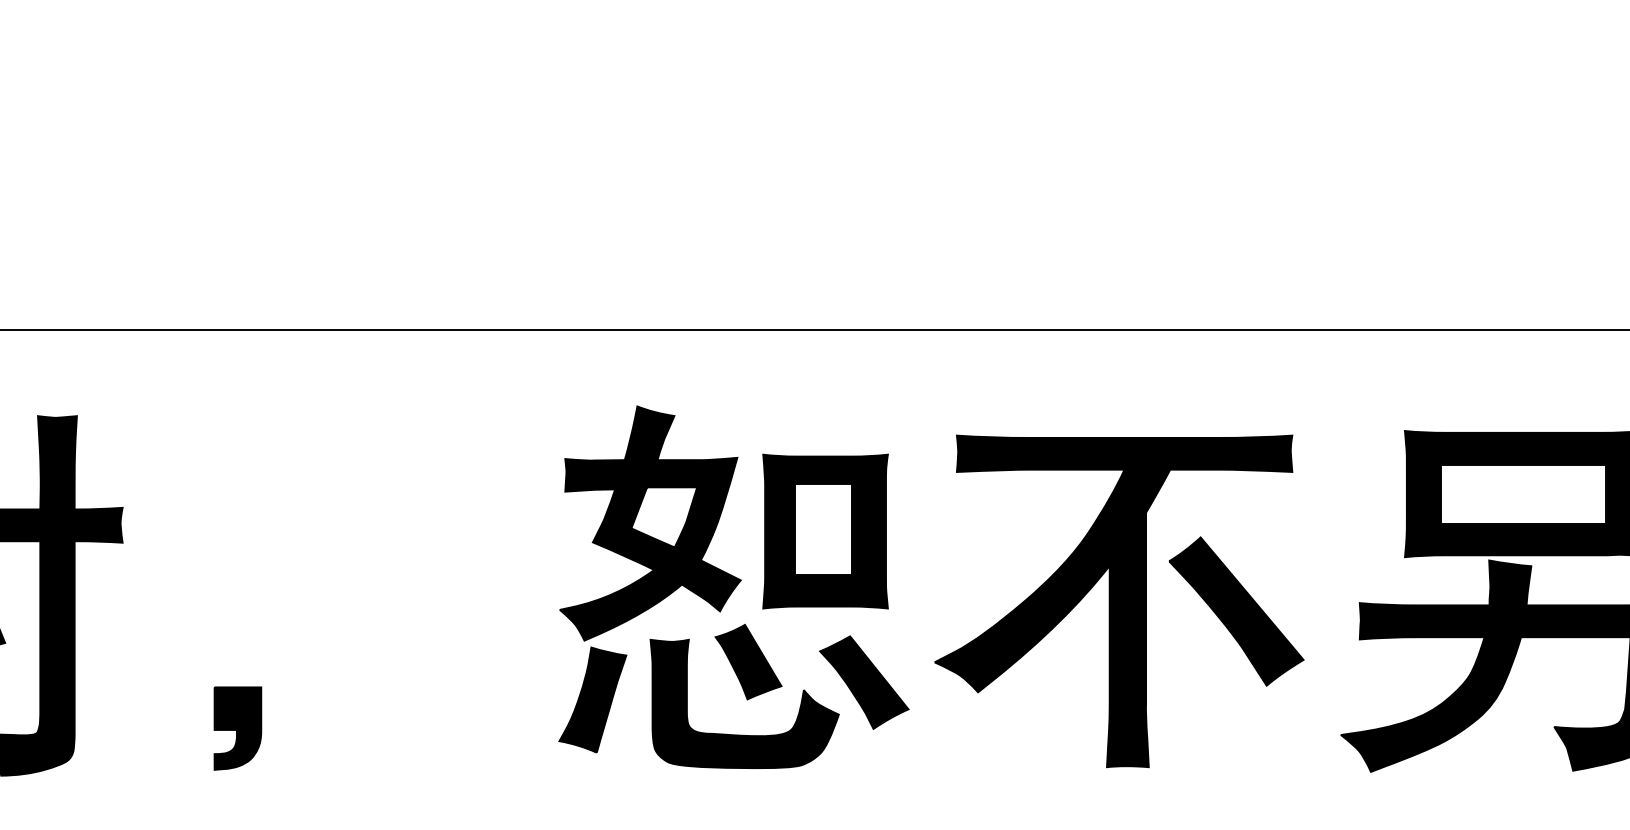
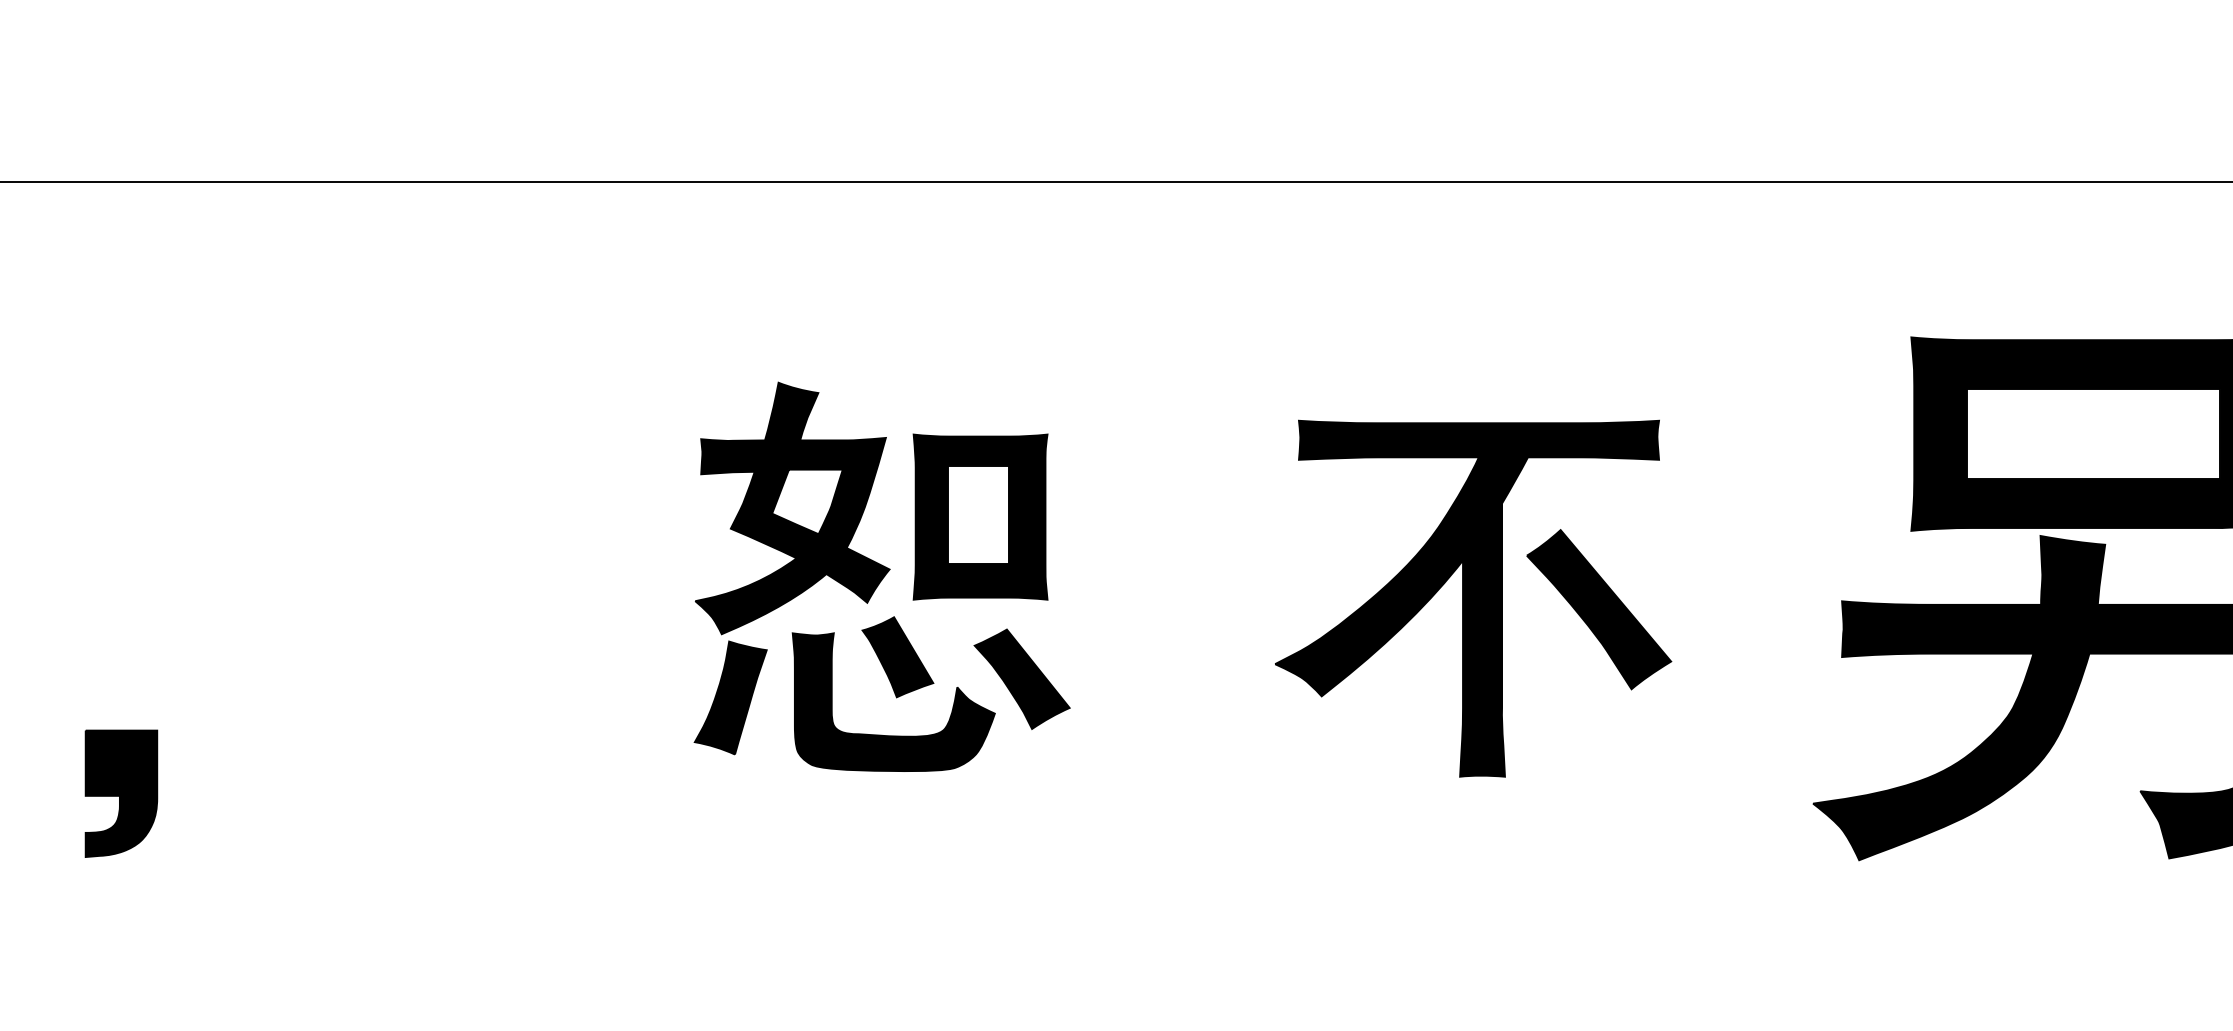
part: (733, 586) -> (881, 575), size x0.7
part: (1119, 601) -> (1473, 598), size x0.7

